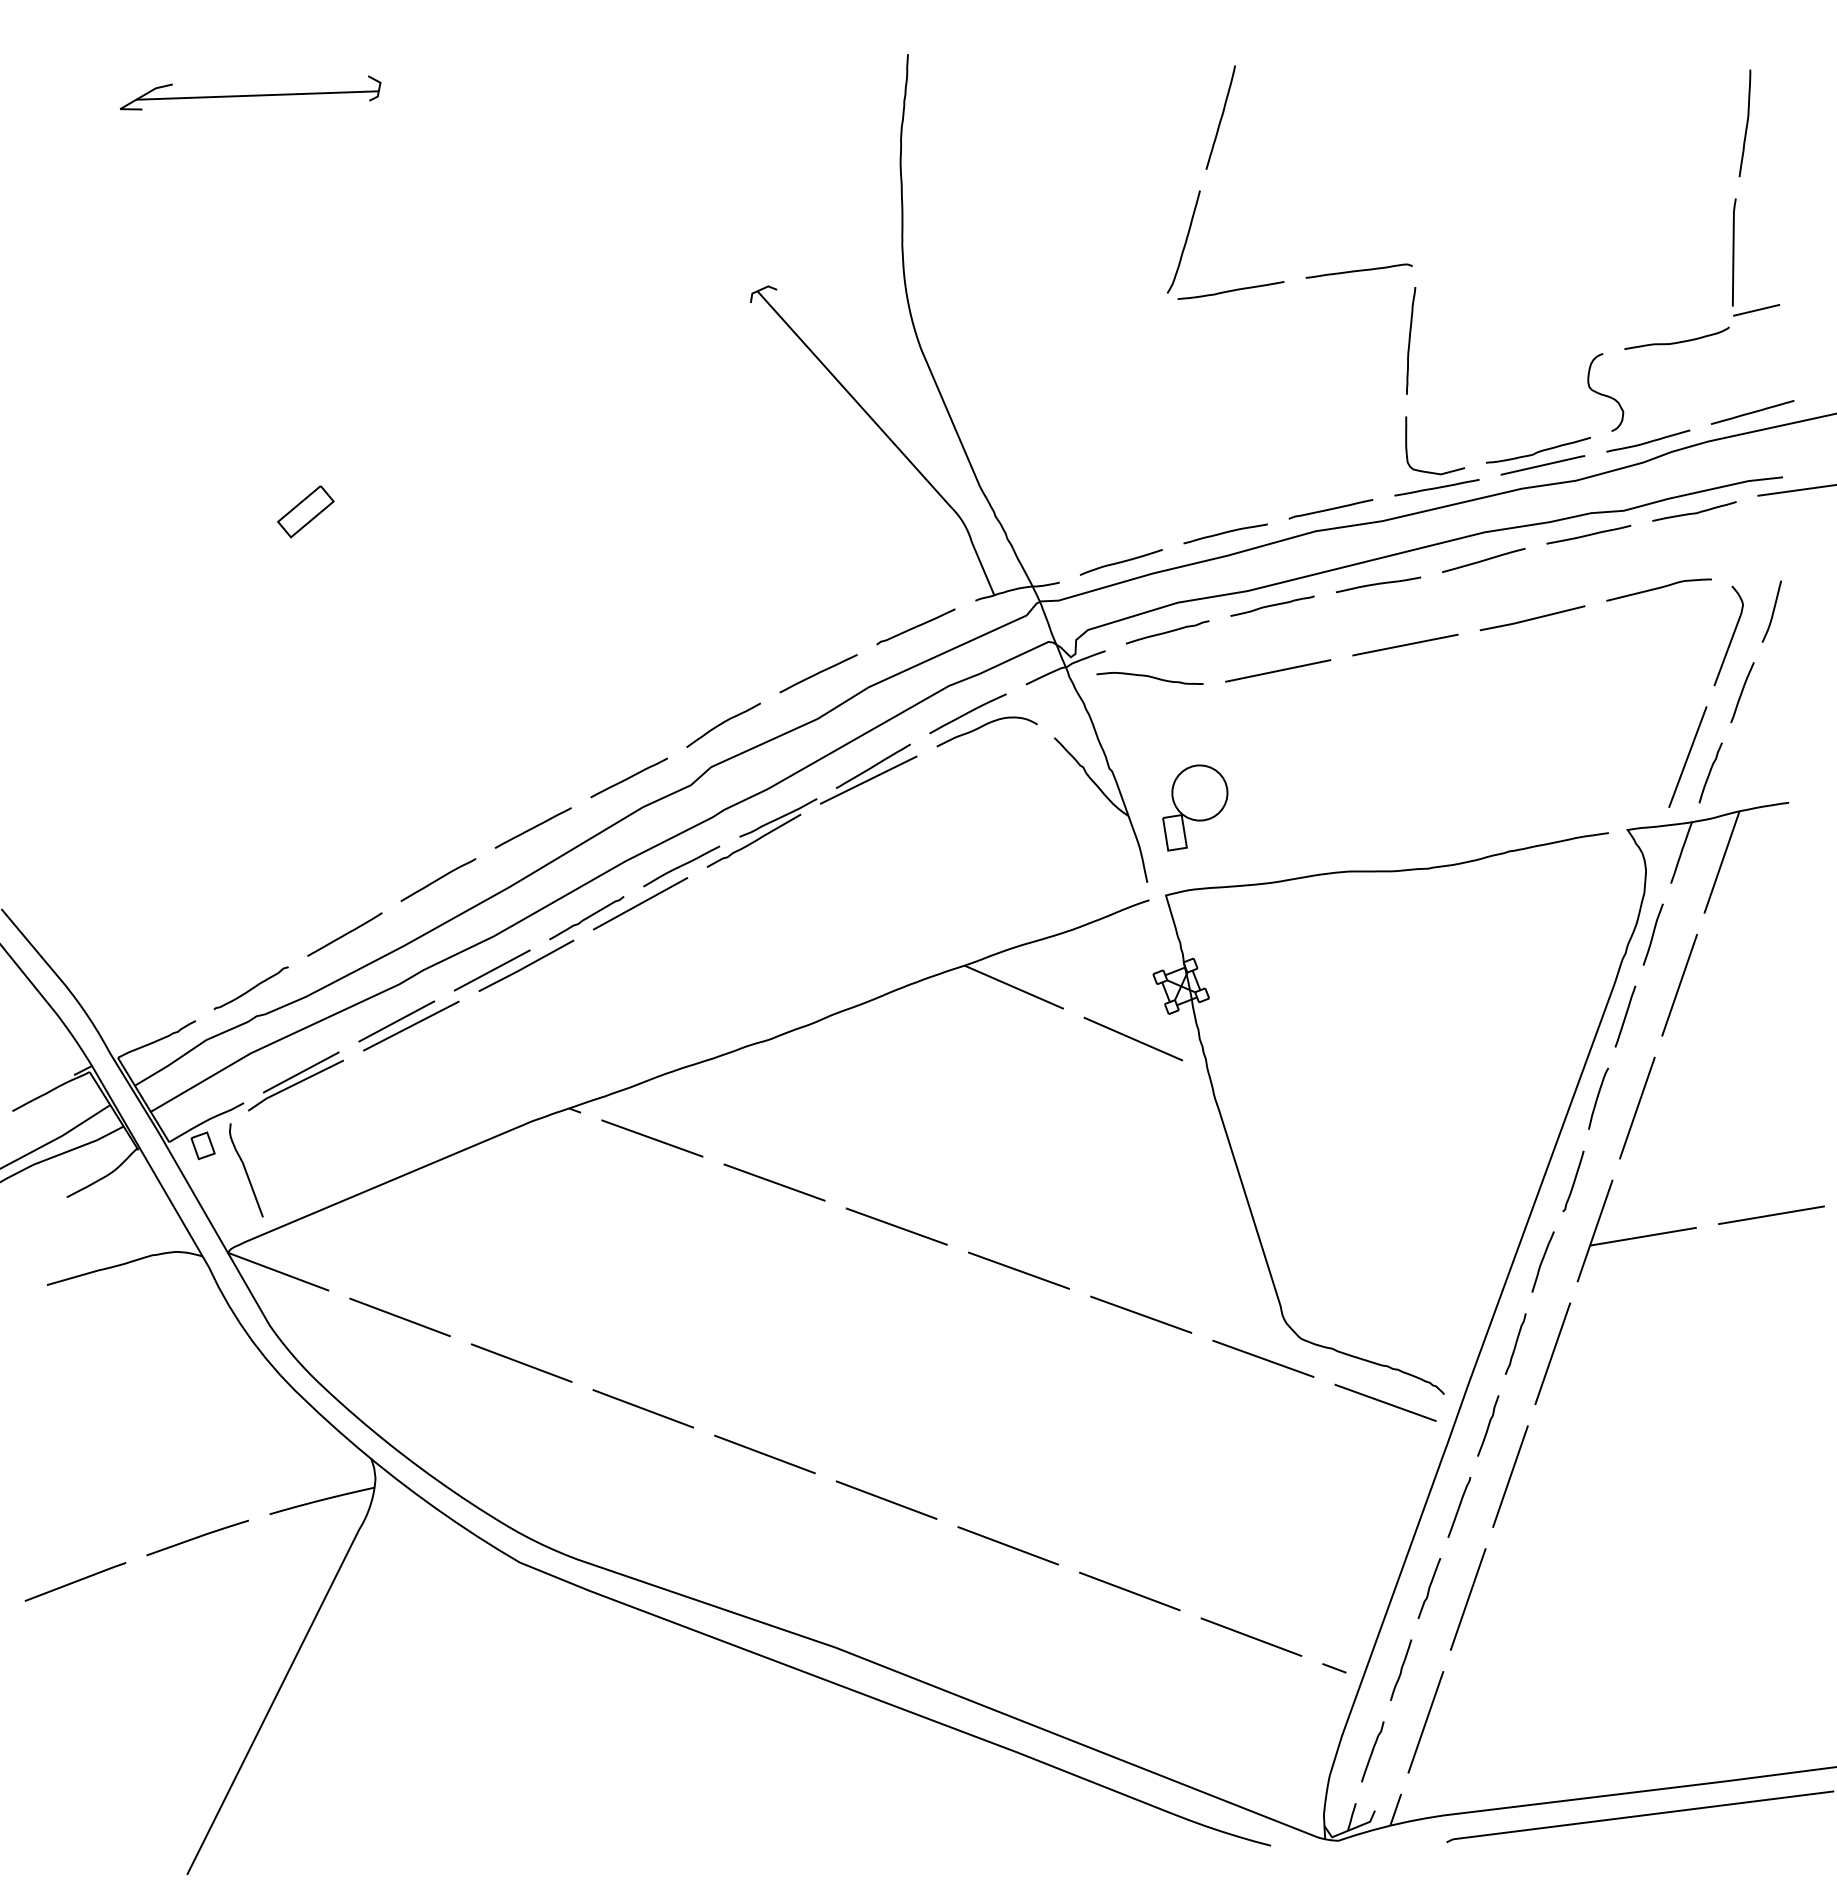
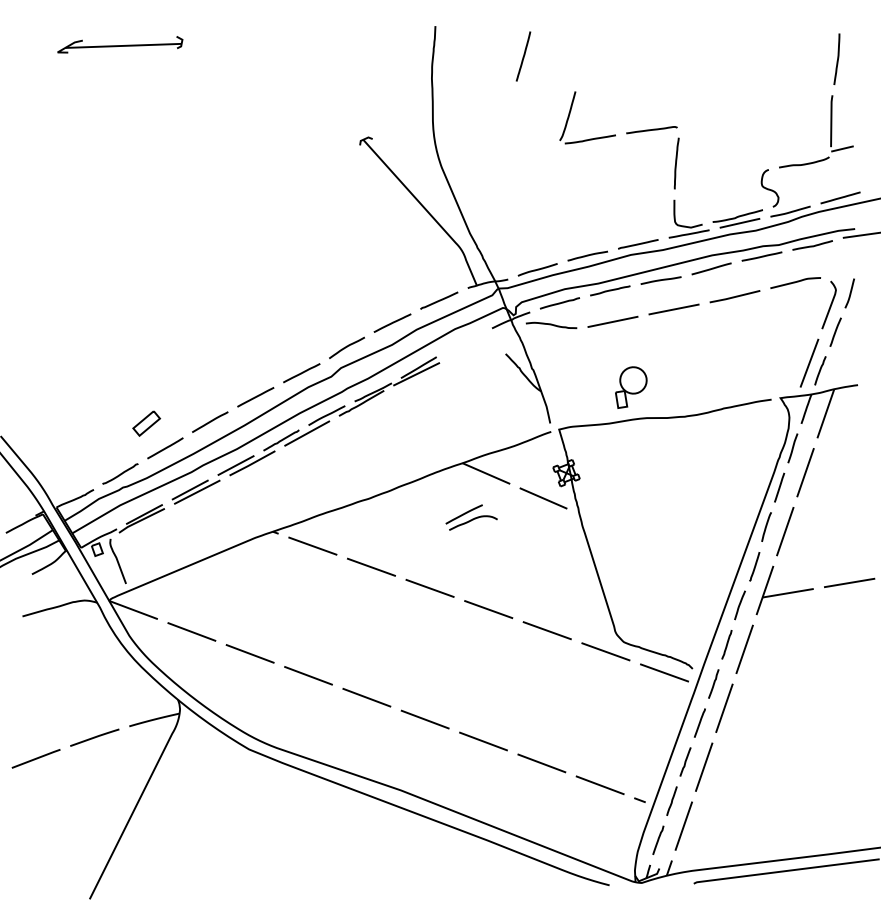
line: (1220, 117) -> (523, 56), moved
part: (305, 511) -> (146, 423), moved
part: (983, 720) -> (471, 517), moved
part: (1195, 807) -> (631, 387), moved

